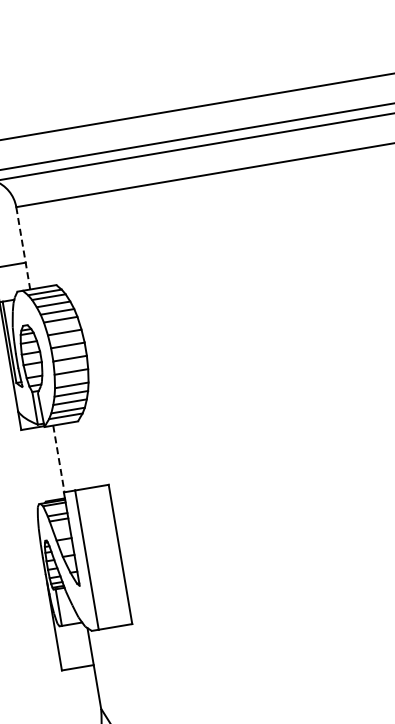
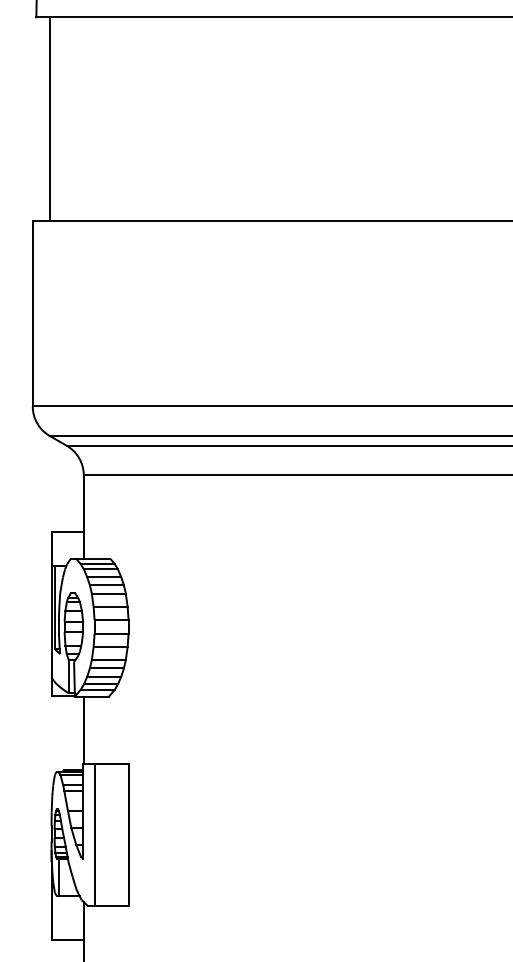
line: (23, 248) -> (83, 517), dashed -> solid
line: (58, 458) -> (83, 730), dashed -> solid

